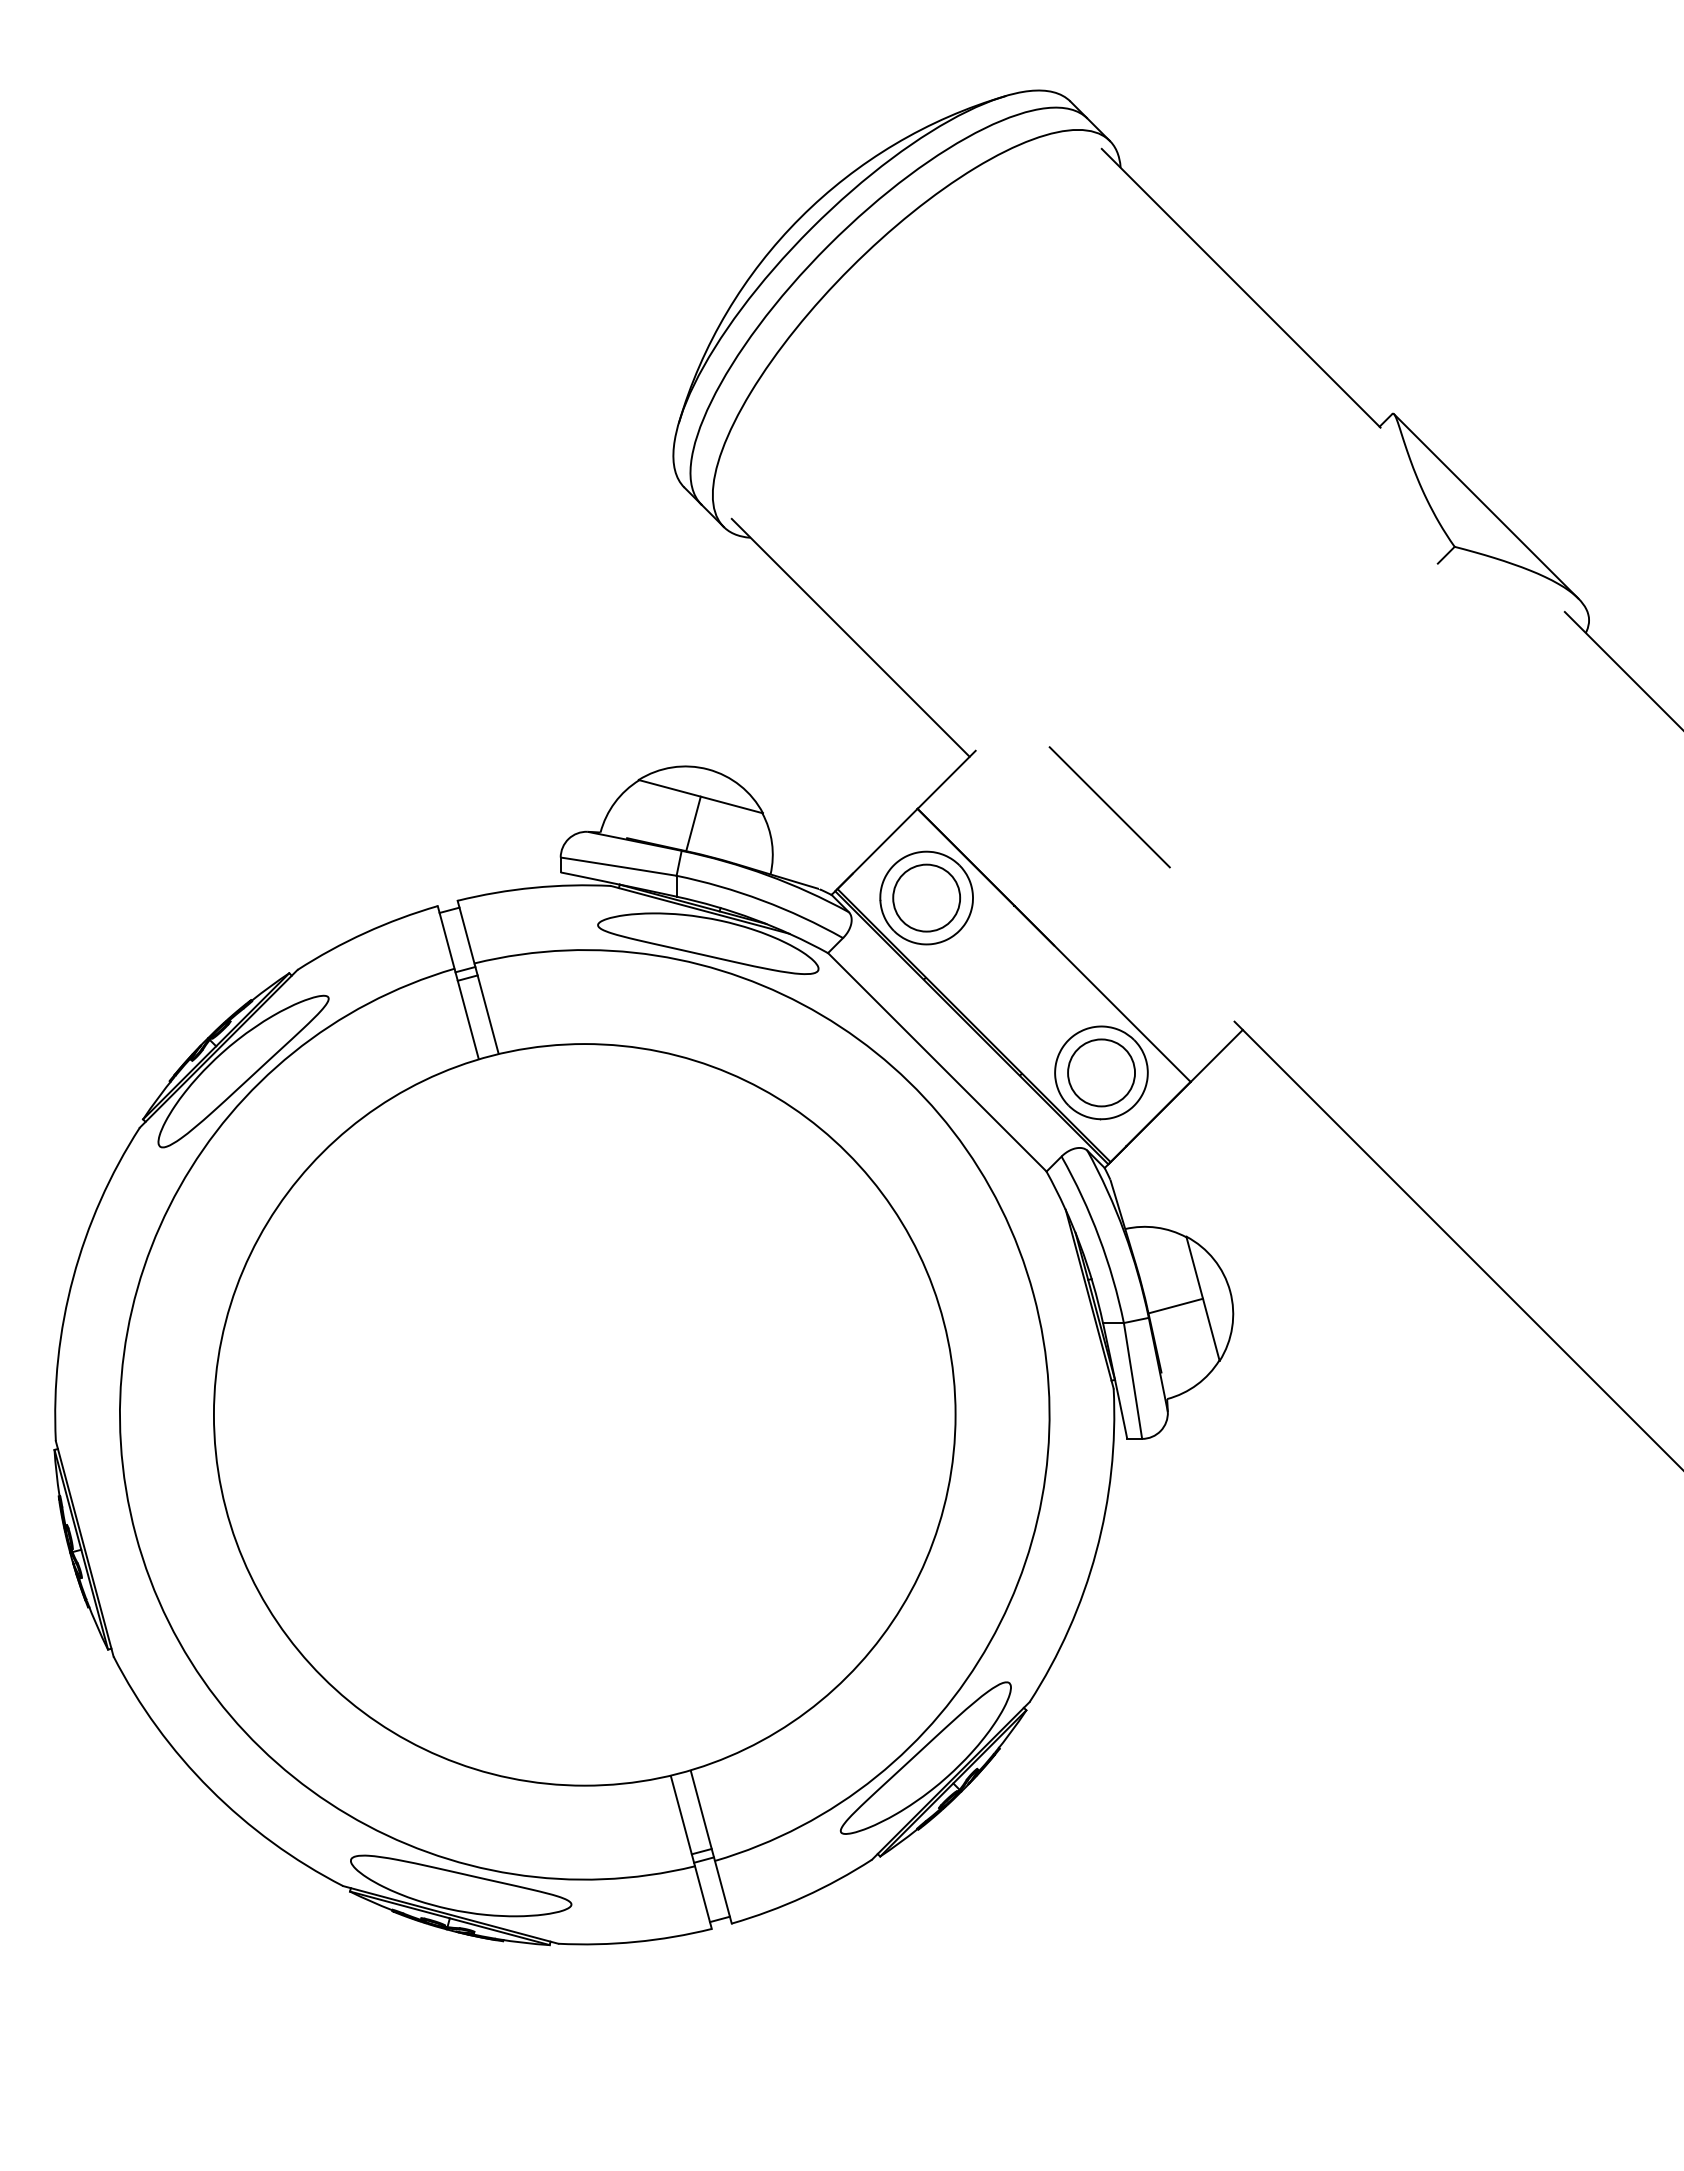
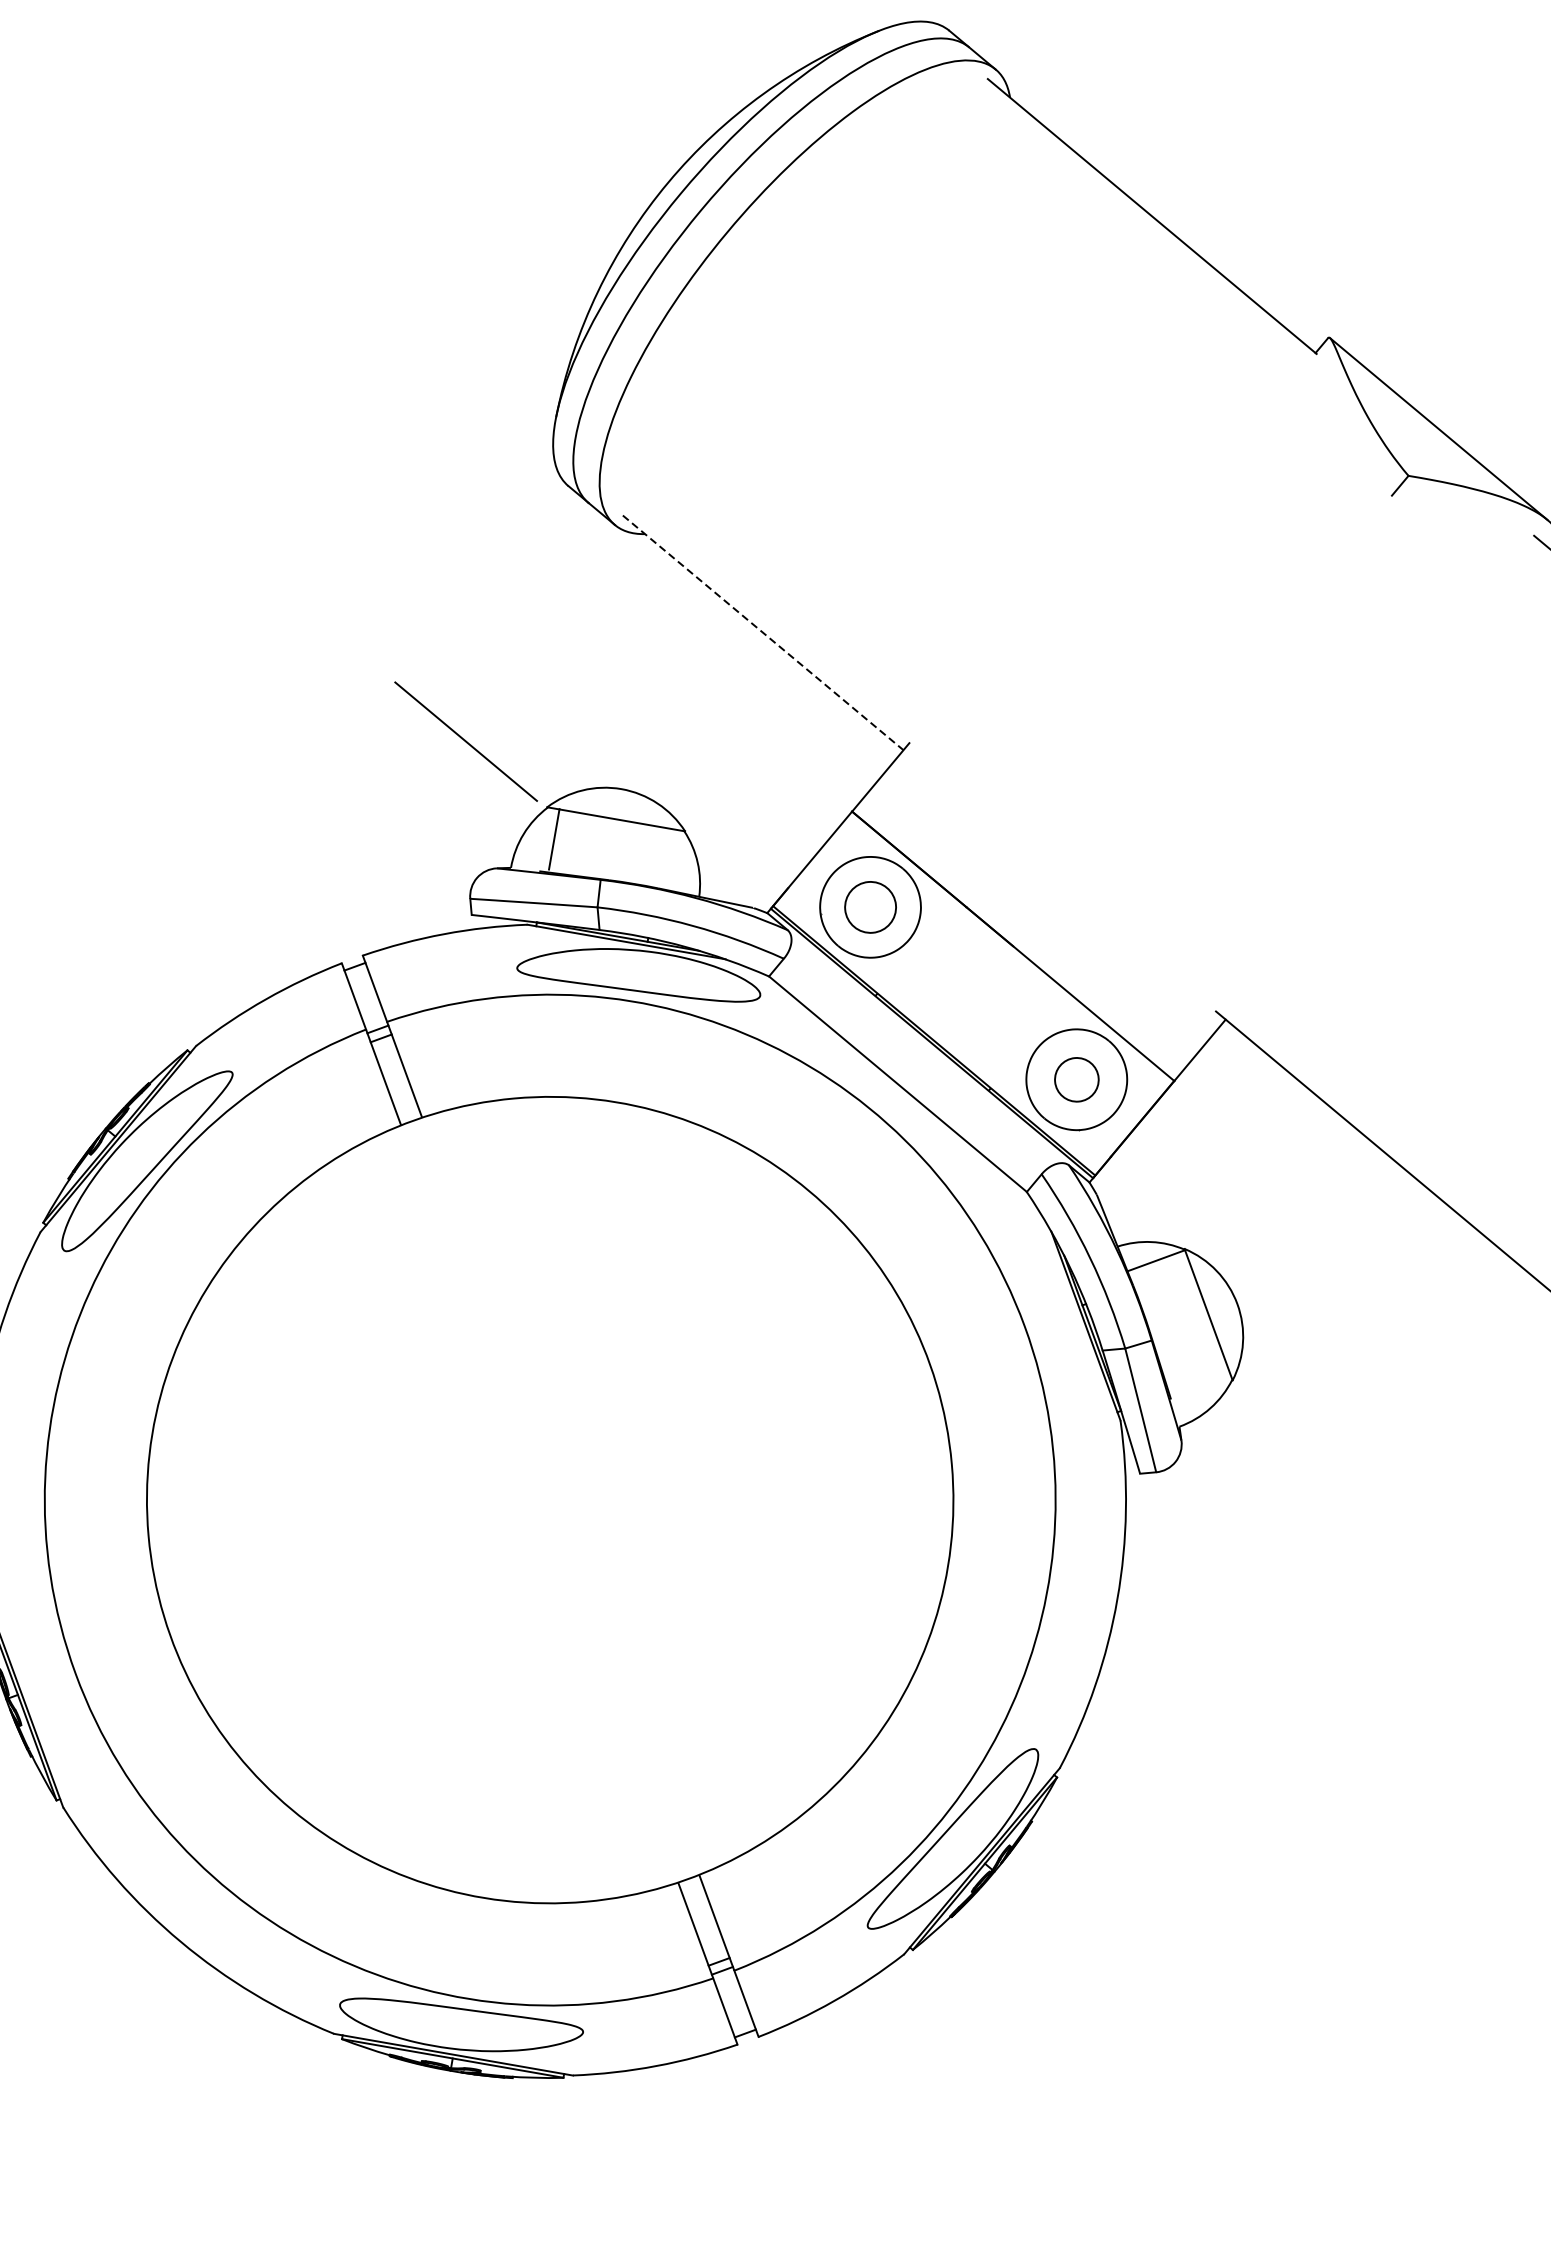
line: (851, 638) -> (764, 633), solid -> dashed
line: (1109, 807) -> (465, 741), moved
line: (693, 823) -> (554, 838), moved
circle: (926, 897) -> (870, 906), size x0.7
circle: (1101, 1072) -> (1076, 1079), size x0.6
line: (1175, 1305) -> (1156, 1260), moved

